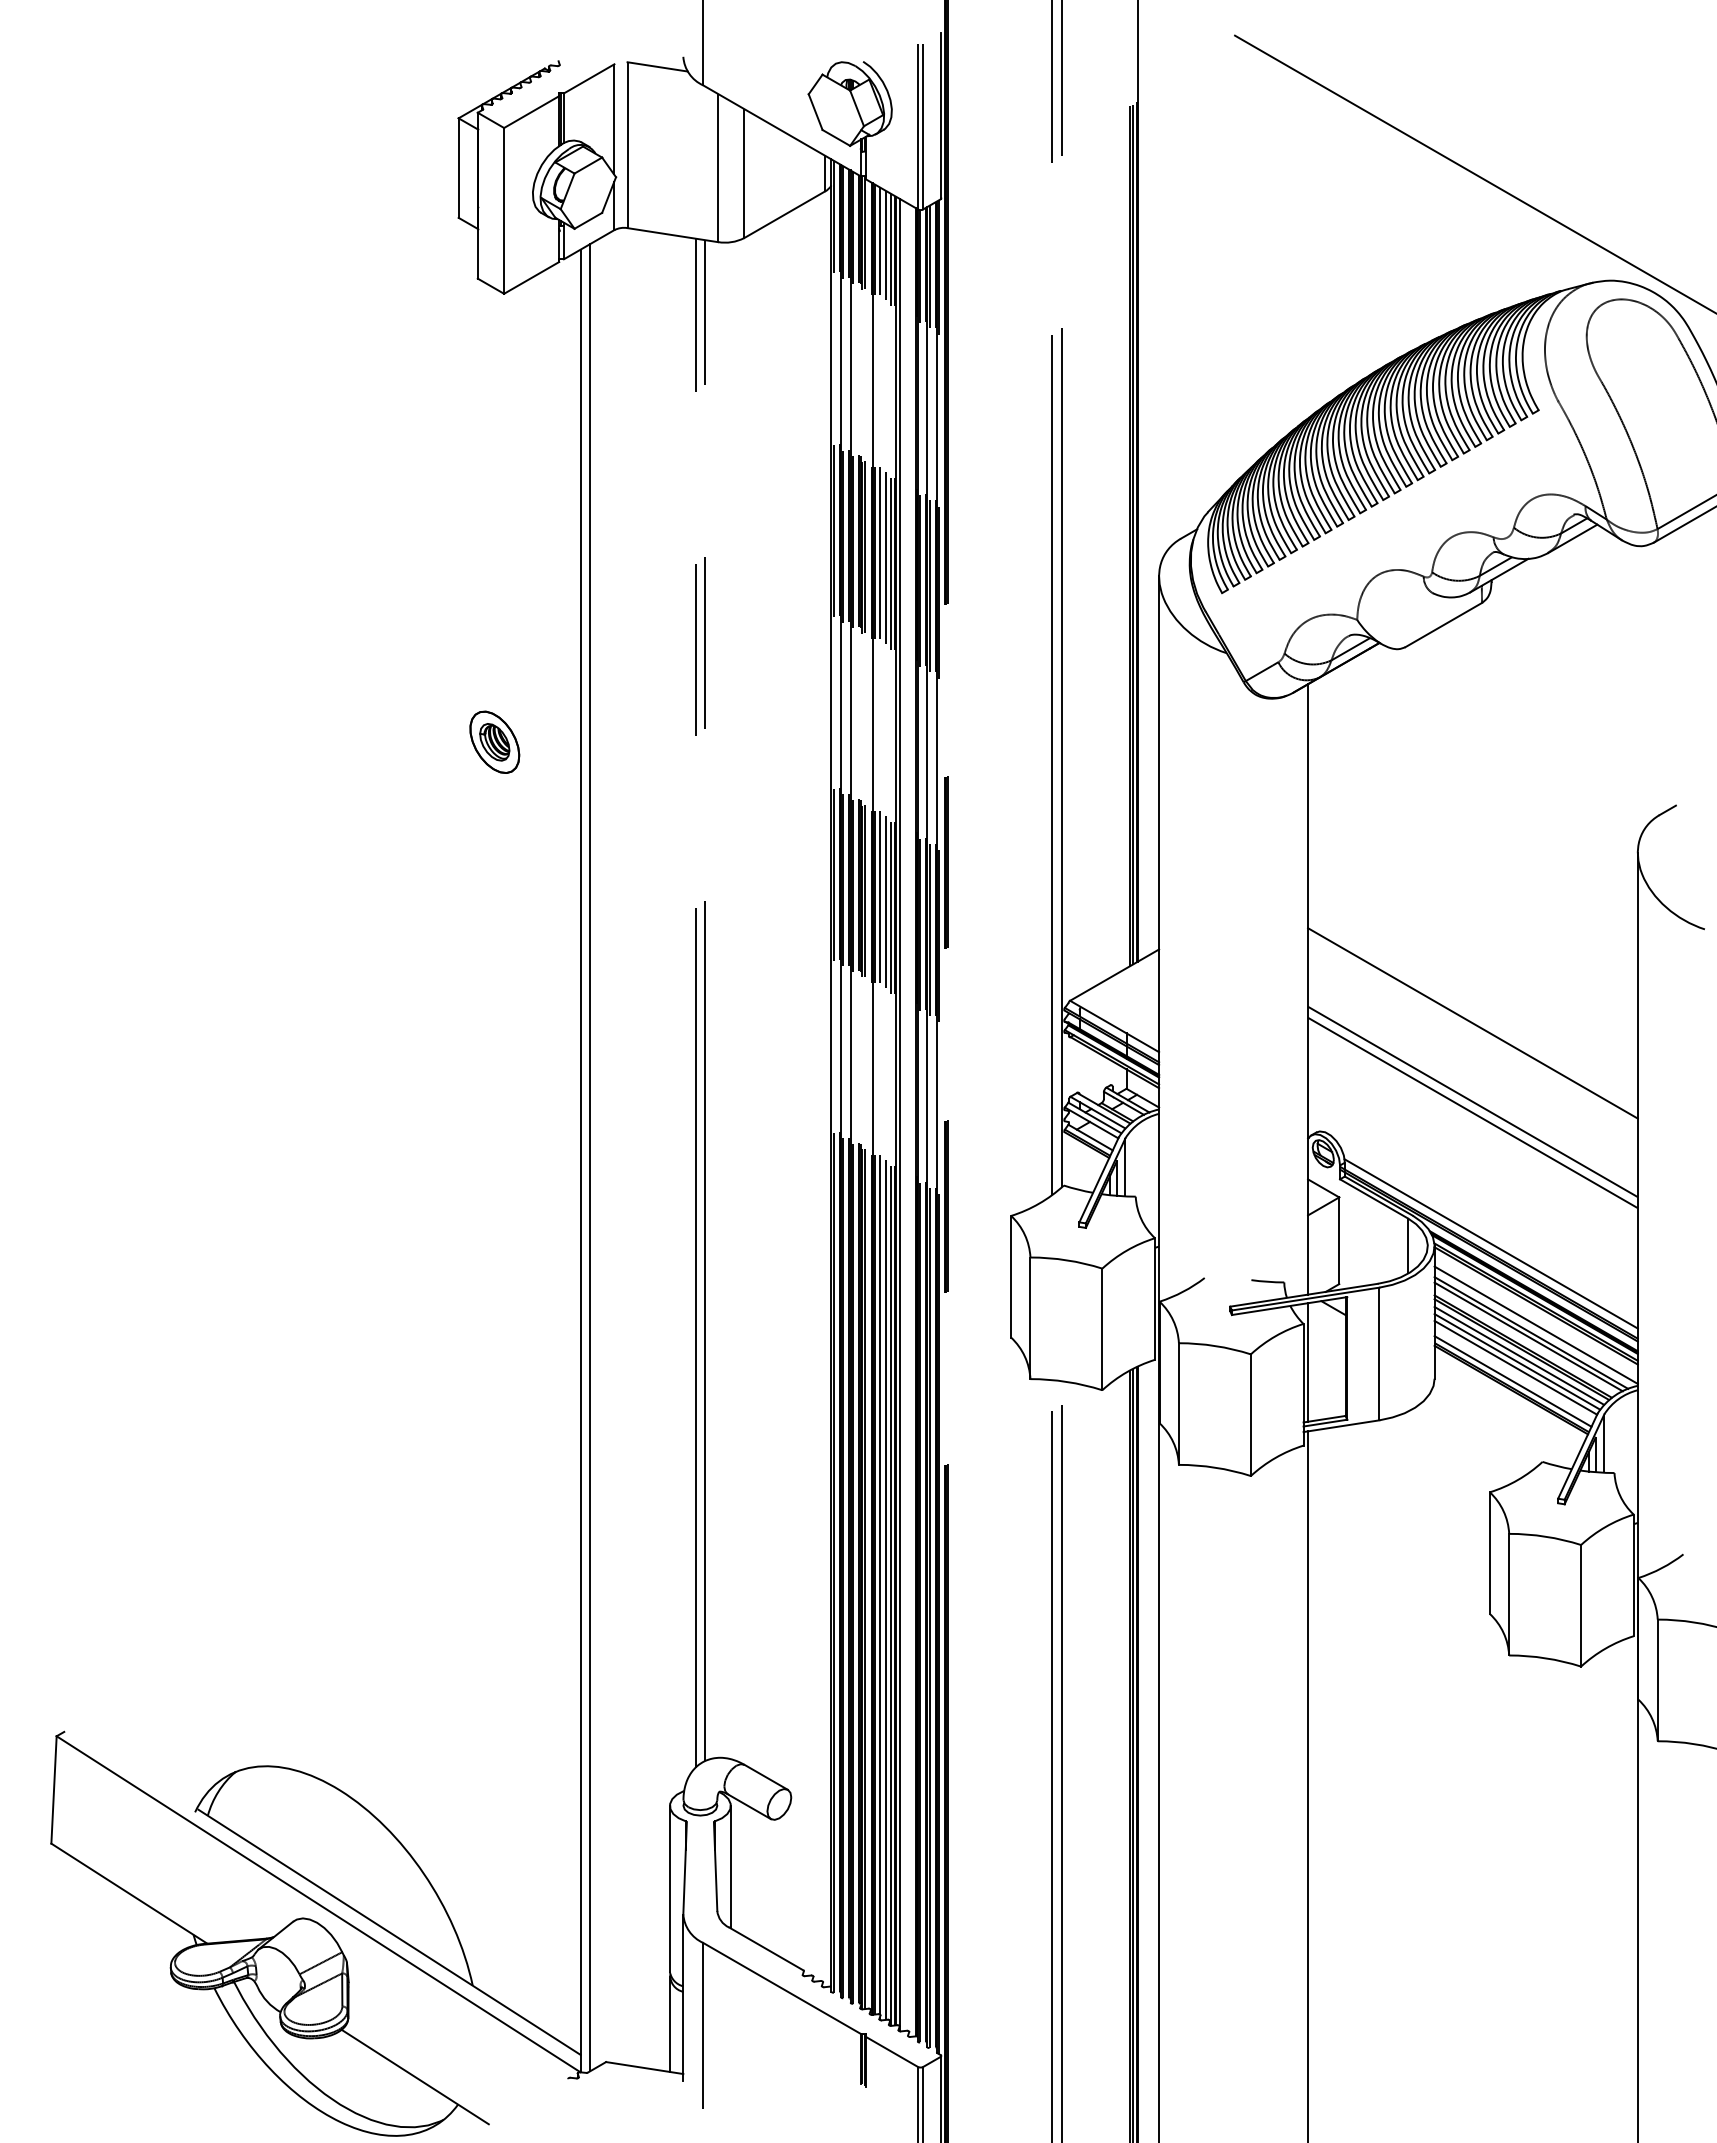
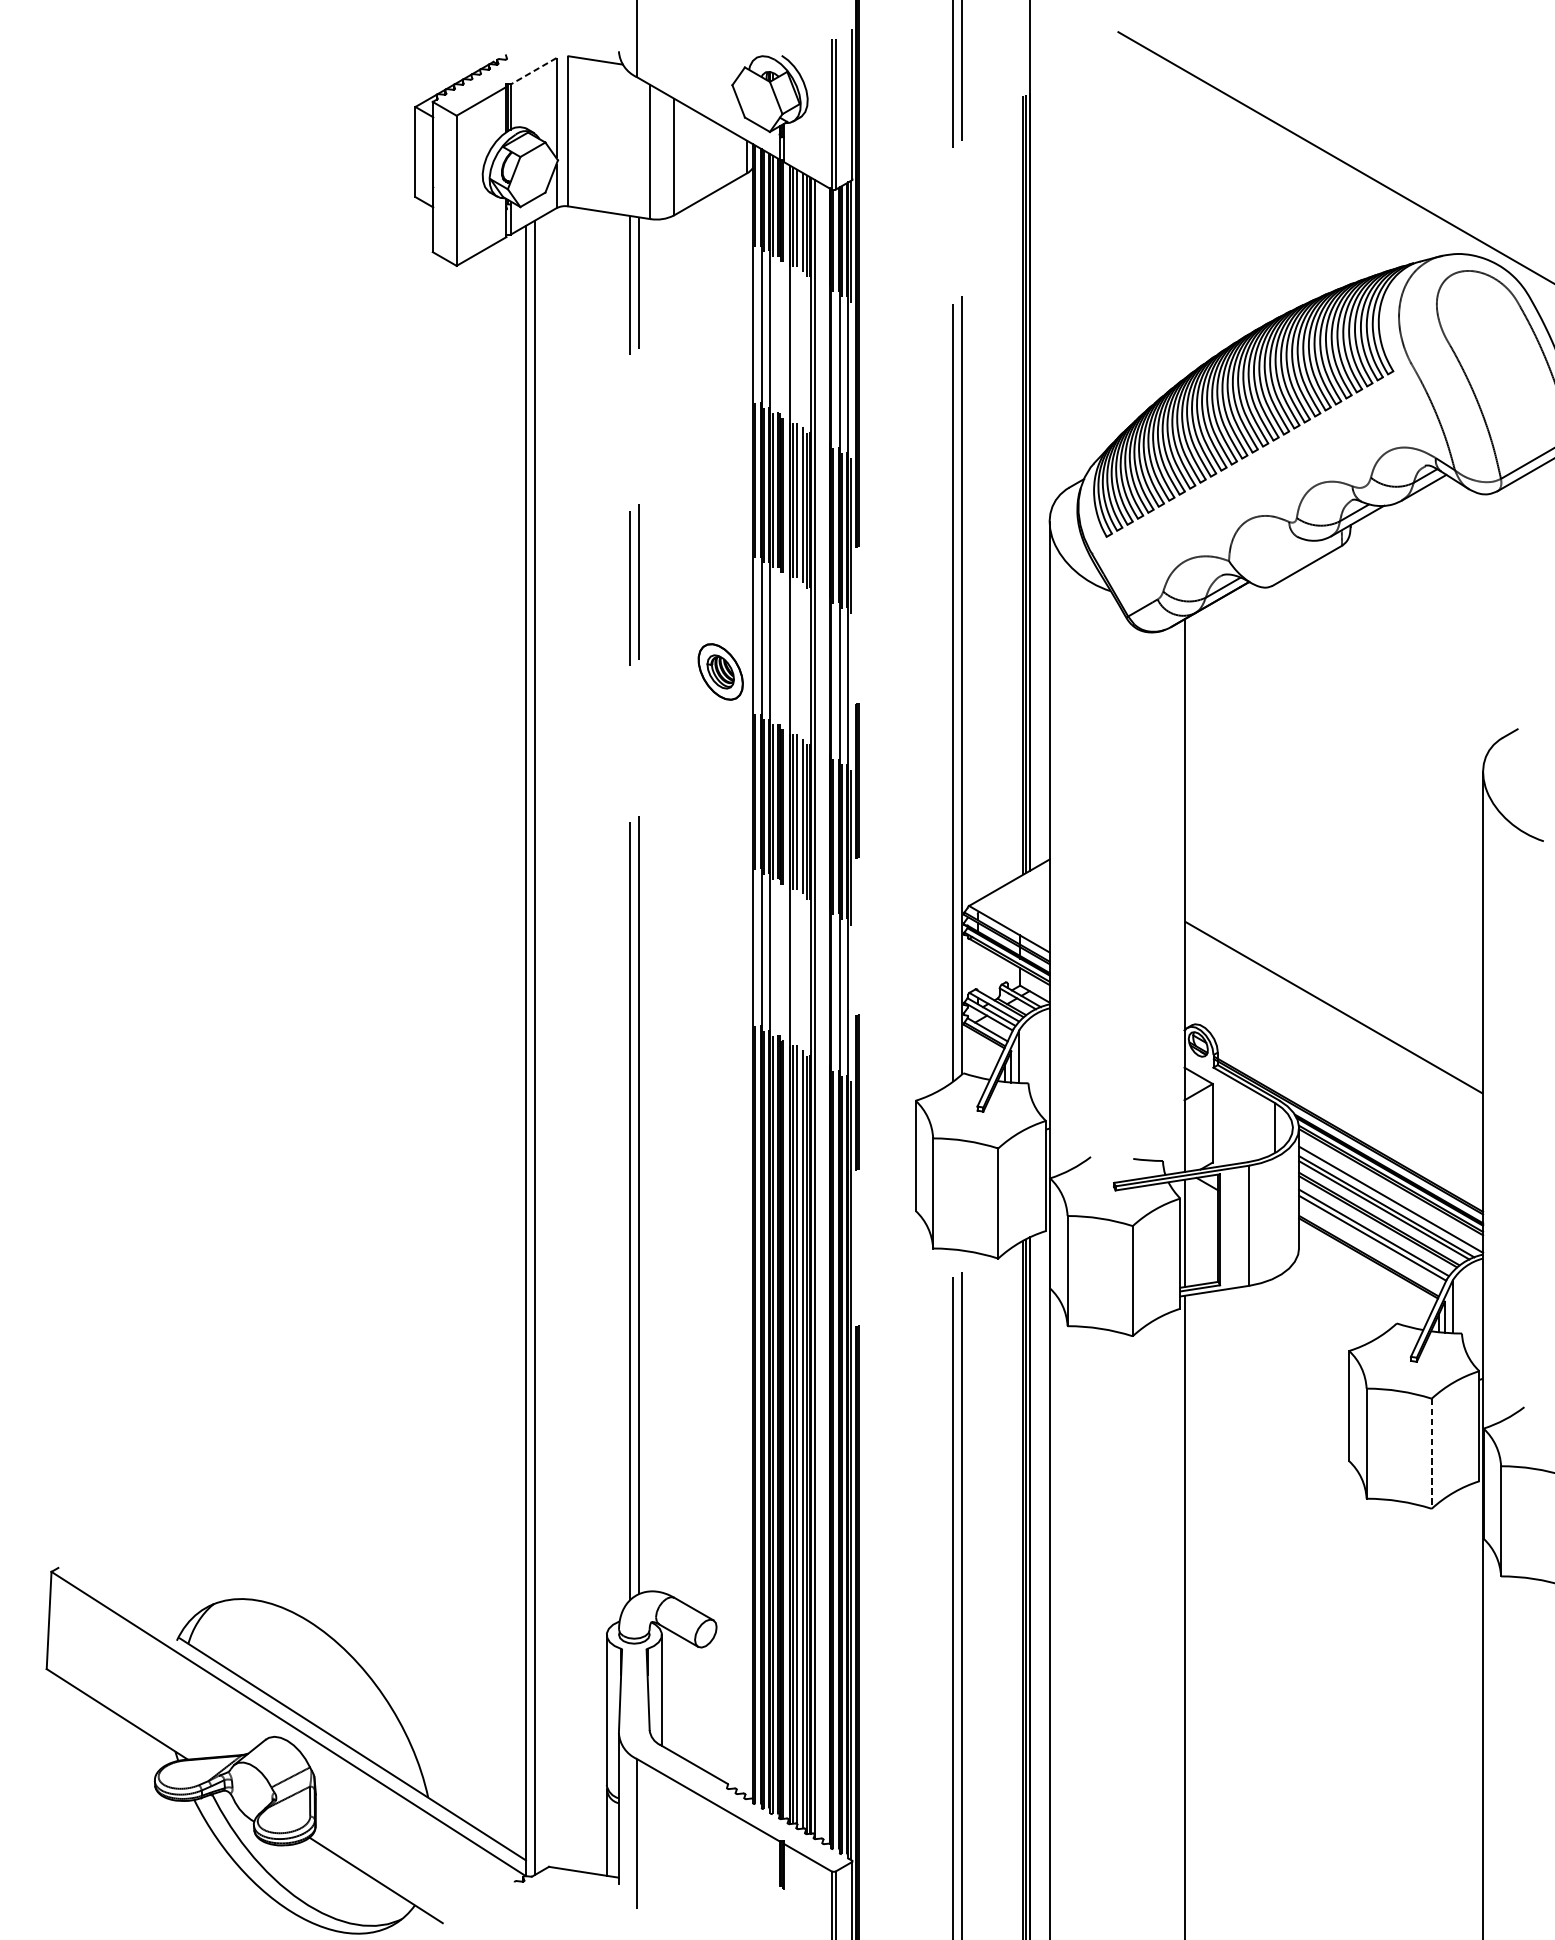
line: (588, 79) -> (533, 71), solid -> dashed
part: (494, 741) -> (720, 671), moved
line: (1472, 1023) -> (1333, 926), removed
line: (1472, 1101) -> (1333, 997), removed
line: (1490, 1243) -> (1349, 1125), removed
line: (1518, 1355) -> (1375, 1227), removed
line: (1512, 1381) -> (1369, 1250), removed
line: (1581, 1605) -> (1432, 1453), solid -> dashed

